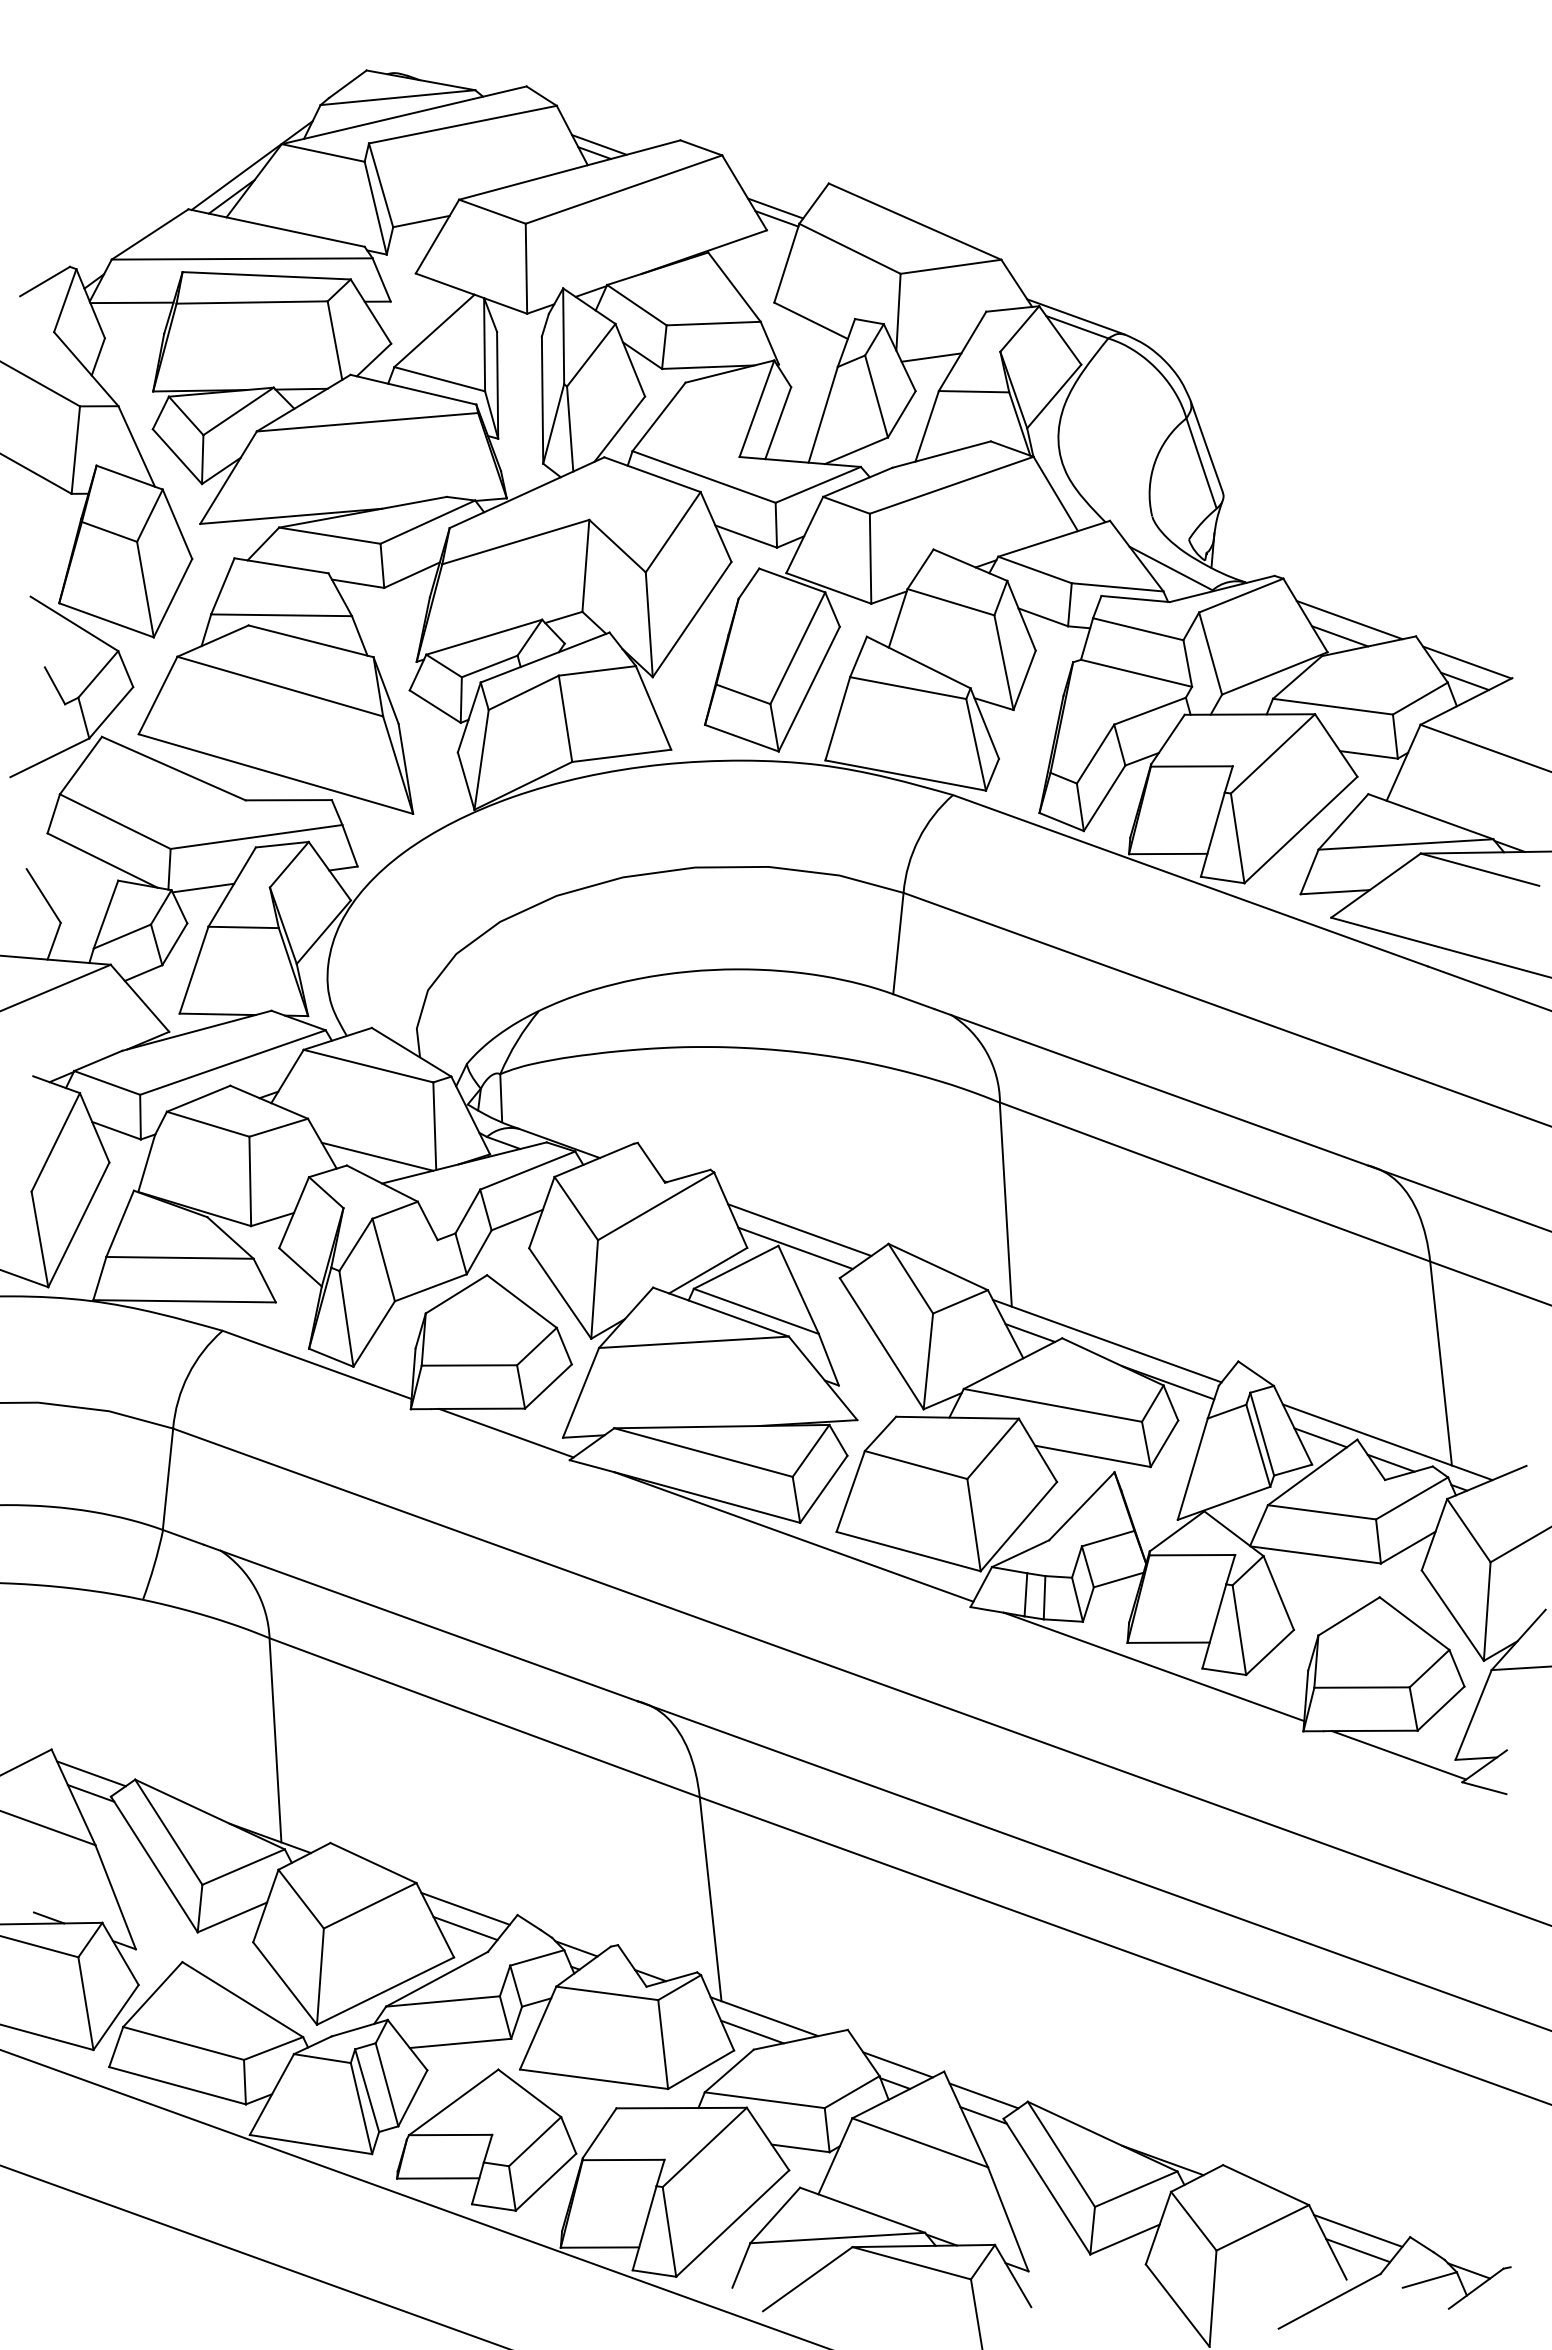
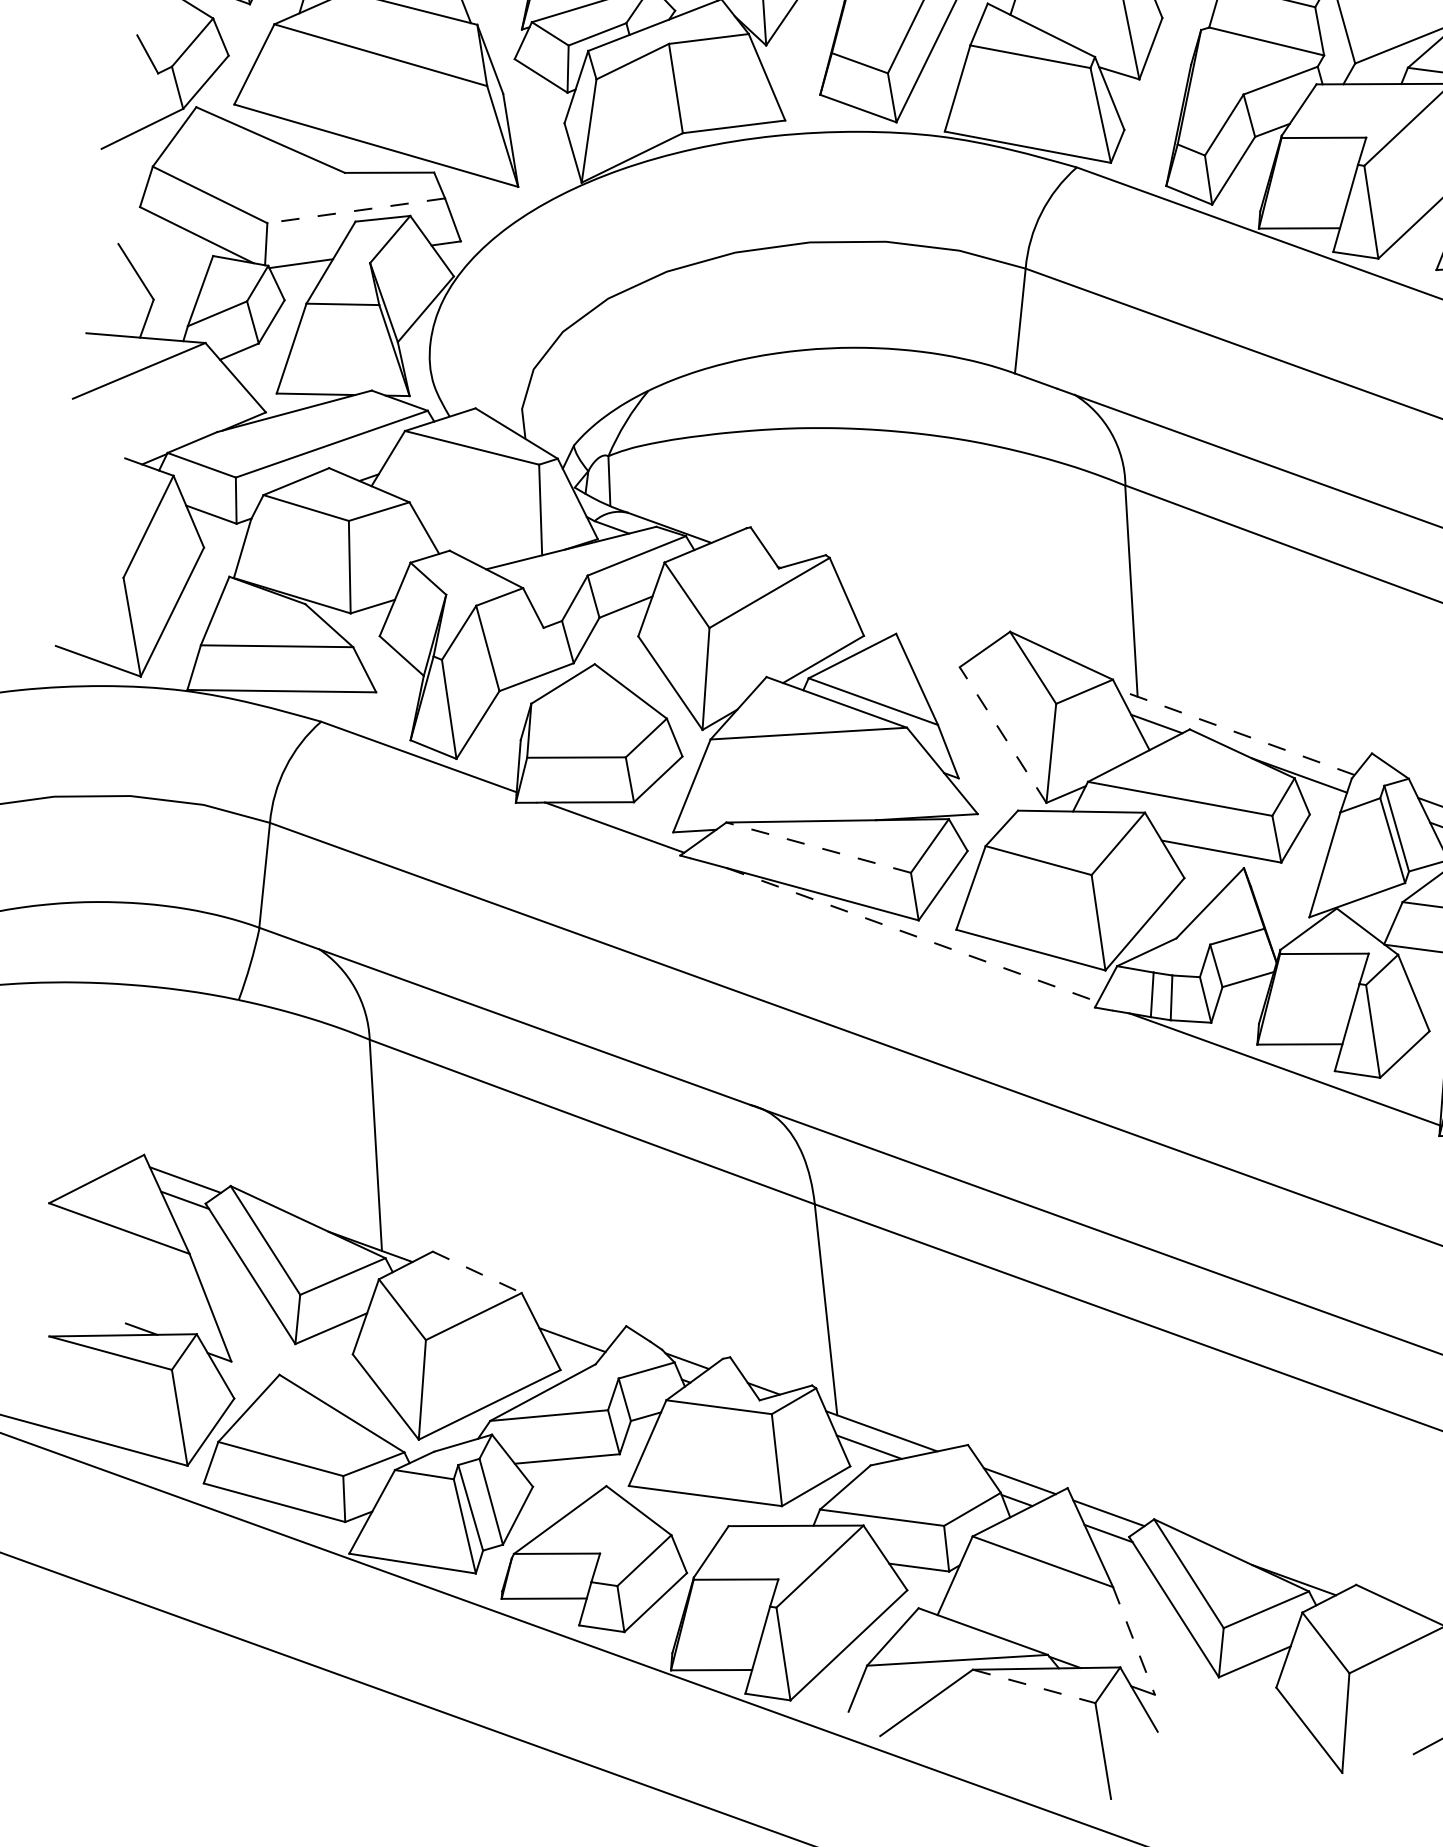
line: (256, 836) -> (356, 210), solid -> dashed
line: (377, 1156) -> (481, 541), removed
line: (799, 1229) -> (917, 616), removed
line: (795, 1248) -> (913, 636), removed
line: (1107, 1341) -> (1236, 732), solid -> dashed
line: (881, 1343) -> (1002, 734), solid -> dashed
line: (703, 1452) -> (818, 847), solid -> dashed
line: (794, 1537) -> (912, 935), solid -> dashed
line: (373, 1863) -> (477, 1272), solid -> dashed
line: (465, 1908) -> (572, 1319), removed
line: (1008, 2219) -> (1134, 1641), solid -> dashed
line: (912, 2263) -> (1034, 1686), solid -> dashed

